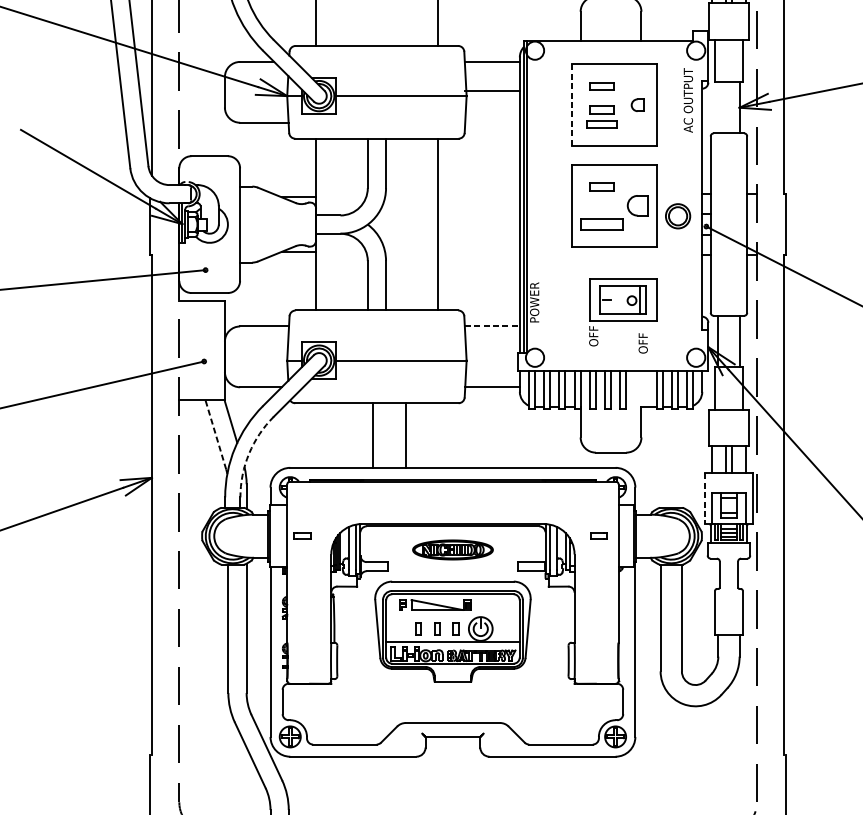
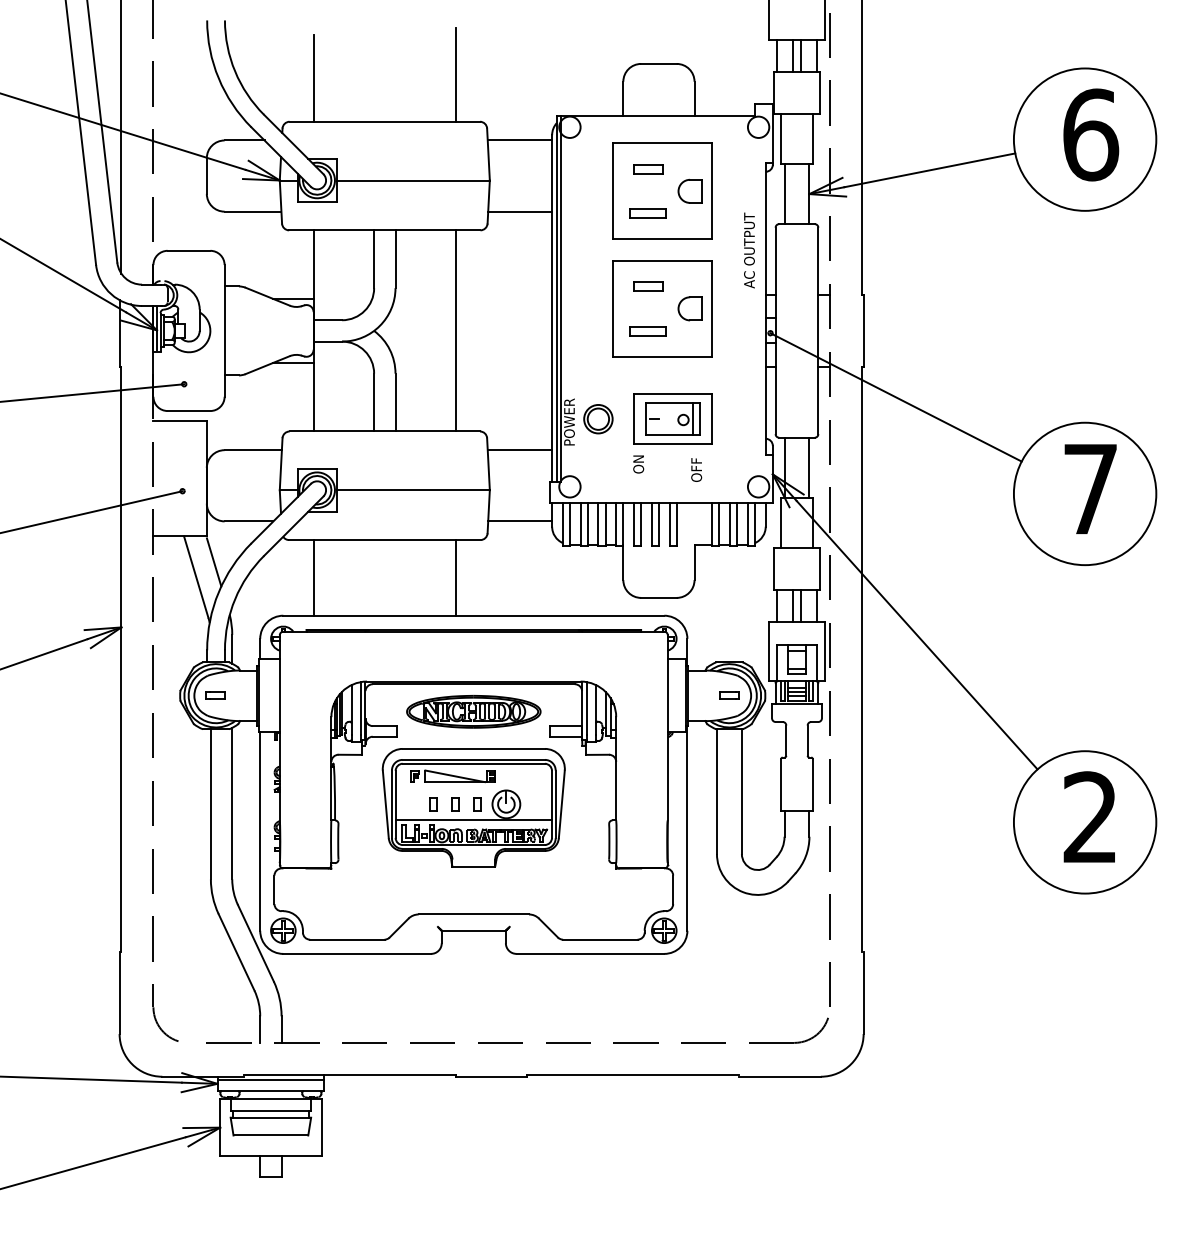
line: (492, 91) -> (520, 211), moved
text: (688, 100) -> (749, 250), moved
part: (637, 104) -> (689, 190), size x1.67
line: (571, 105) -> (612, 191), dashed -> solid
line: (718, 108) -> (784, 194), added
part: (602, 109) -> (648, 196), removed
part: (678, 216) -> (598, 419), moved
part: (601, 225) -> (647, 331), size x0.71
line: (492, 326) -> (520, 450), dashed -> solid
text: (593, 331) -> (638, 455), OFF -> ON
line: (216, 434) -> (196, 576), dashed -> solid
line: (373, 435) -> (313, 577), moved
line: (406, 435) -> (456, 577), moved
arc: (249, 453) -> (235, 599), dashed -> solid
line: (704, 499) -> (768, 652), dashed -> solid
part: (302, 535) -> (215, 695), moved
part: (598, 535) -> (729, 695), moved
part: (452, 549) -> (473, 711), size x1.43

